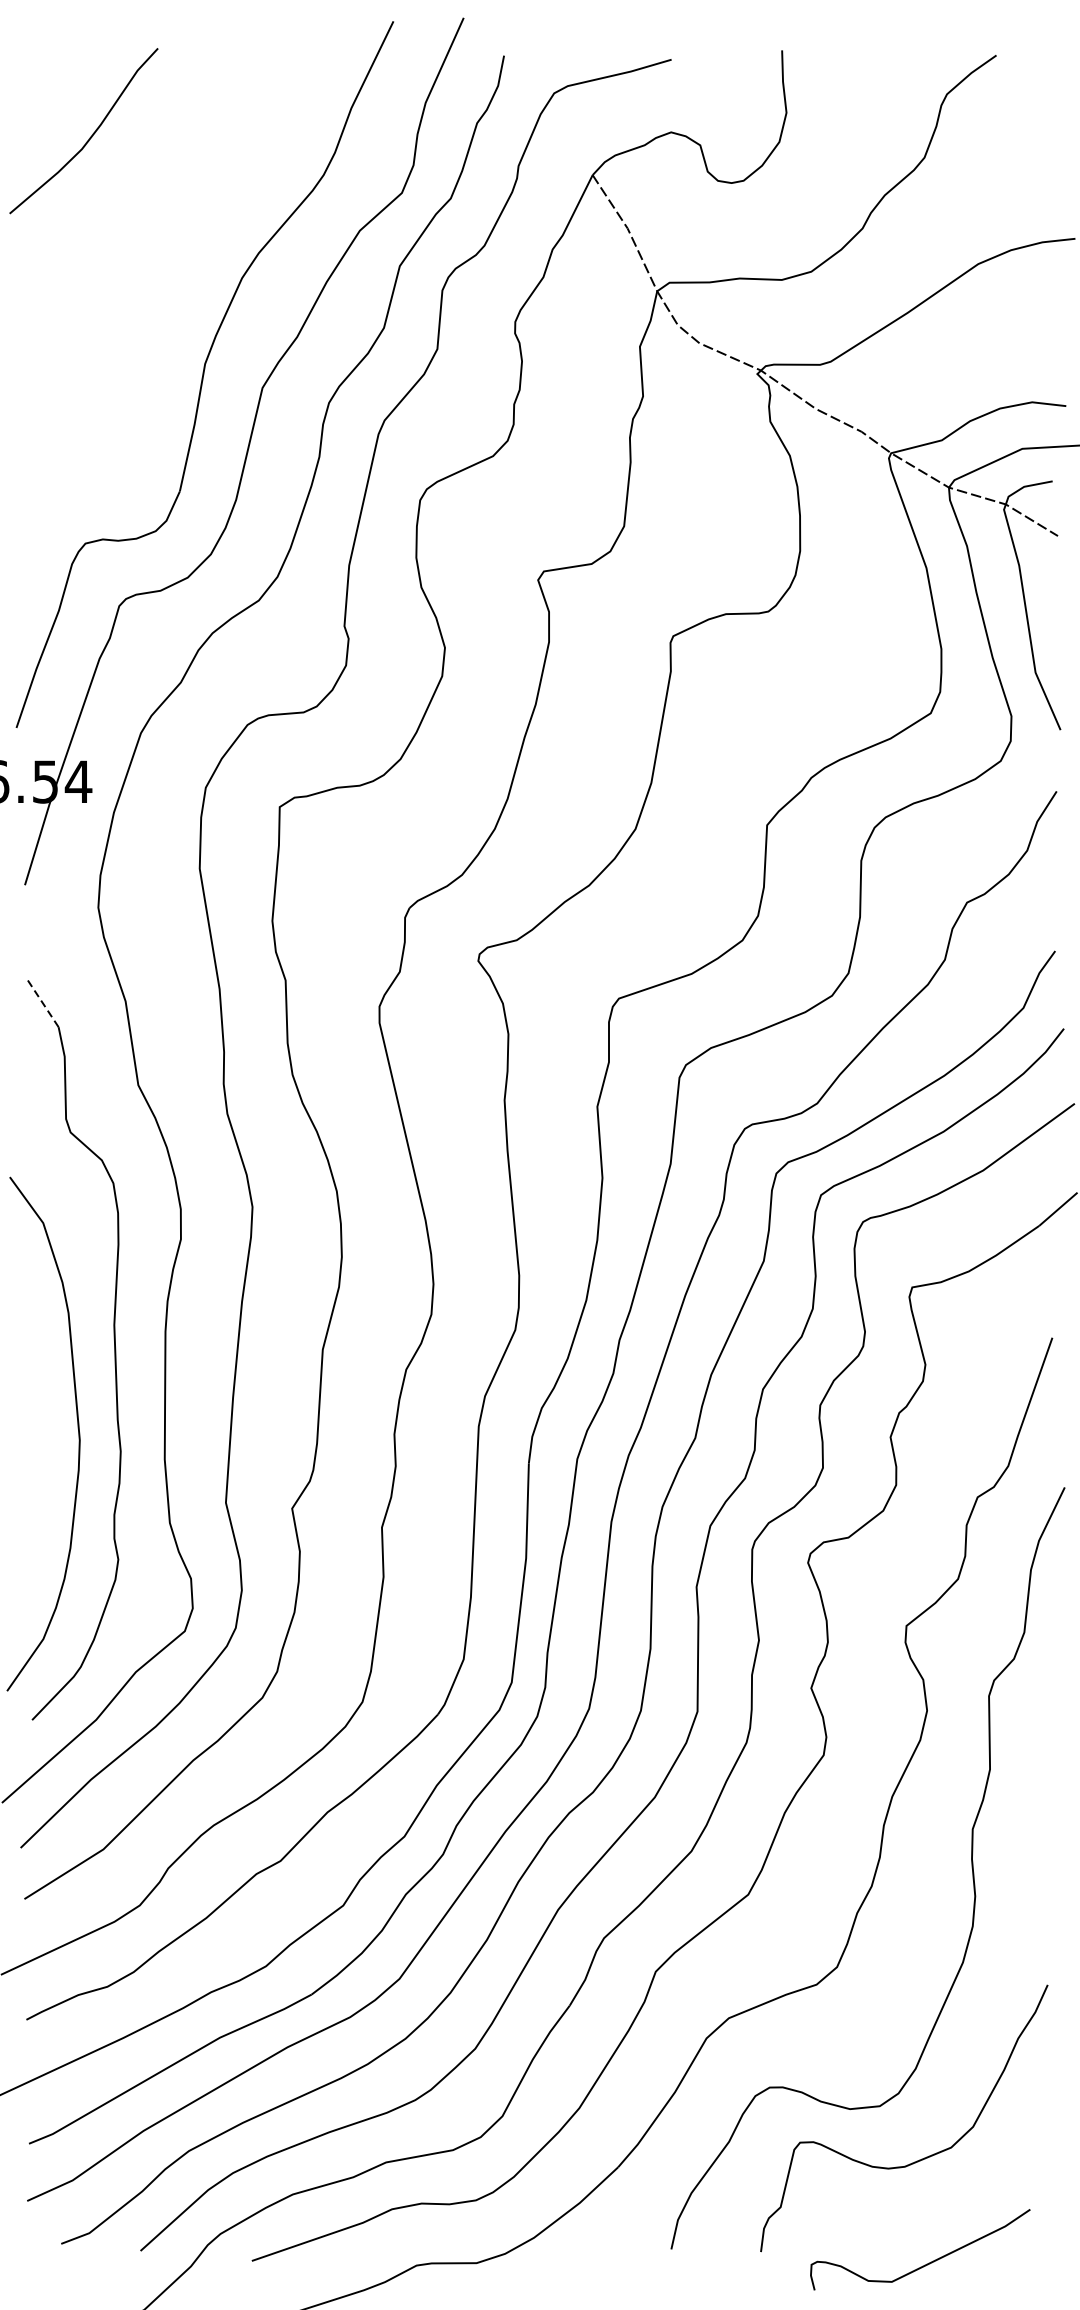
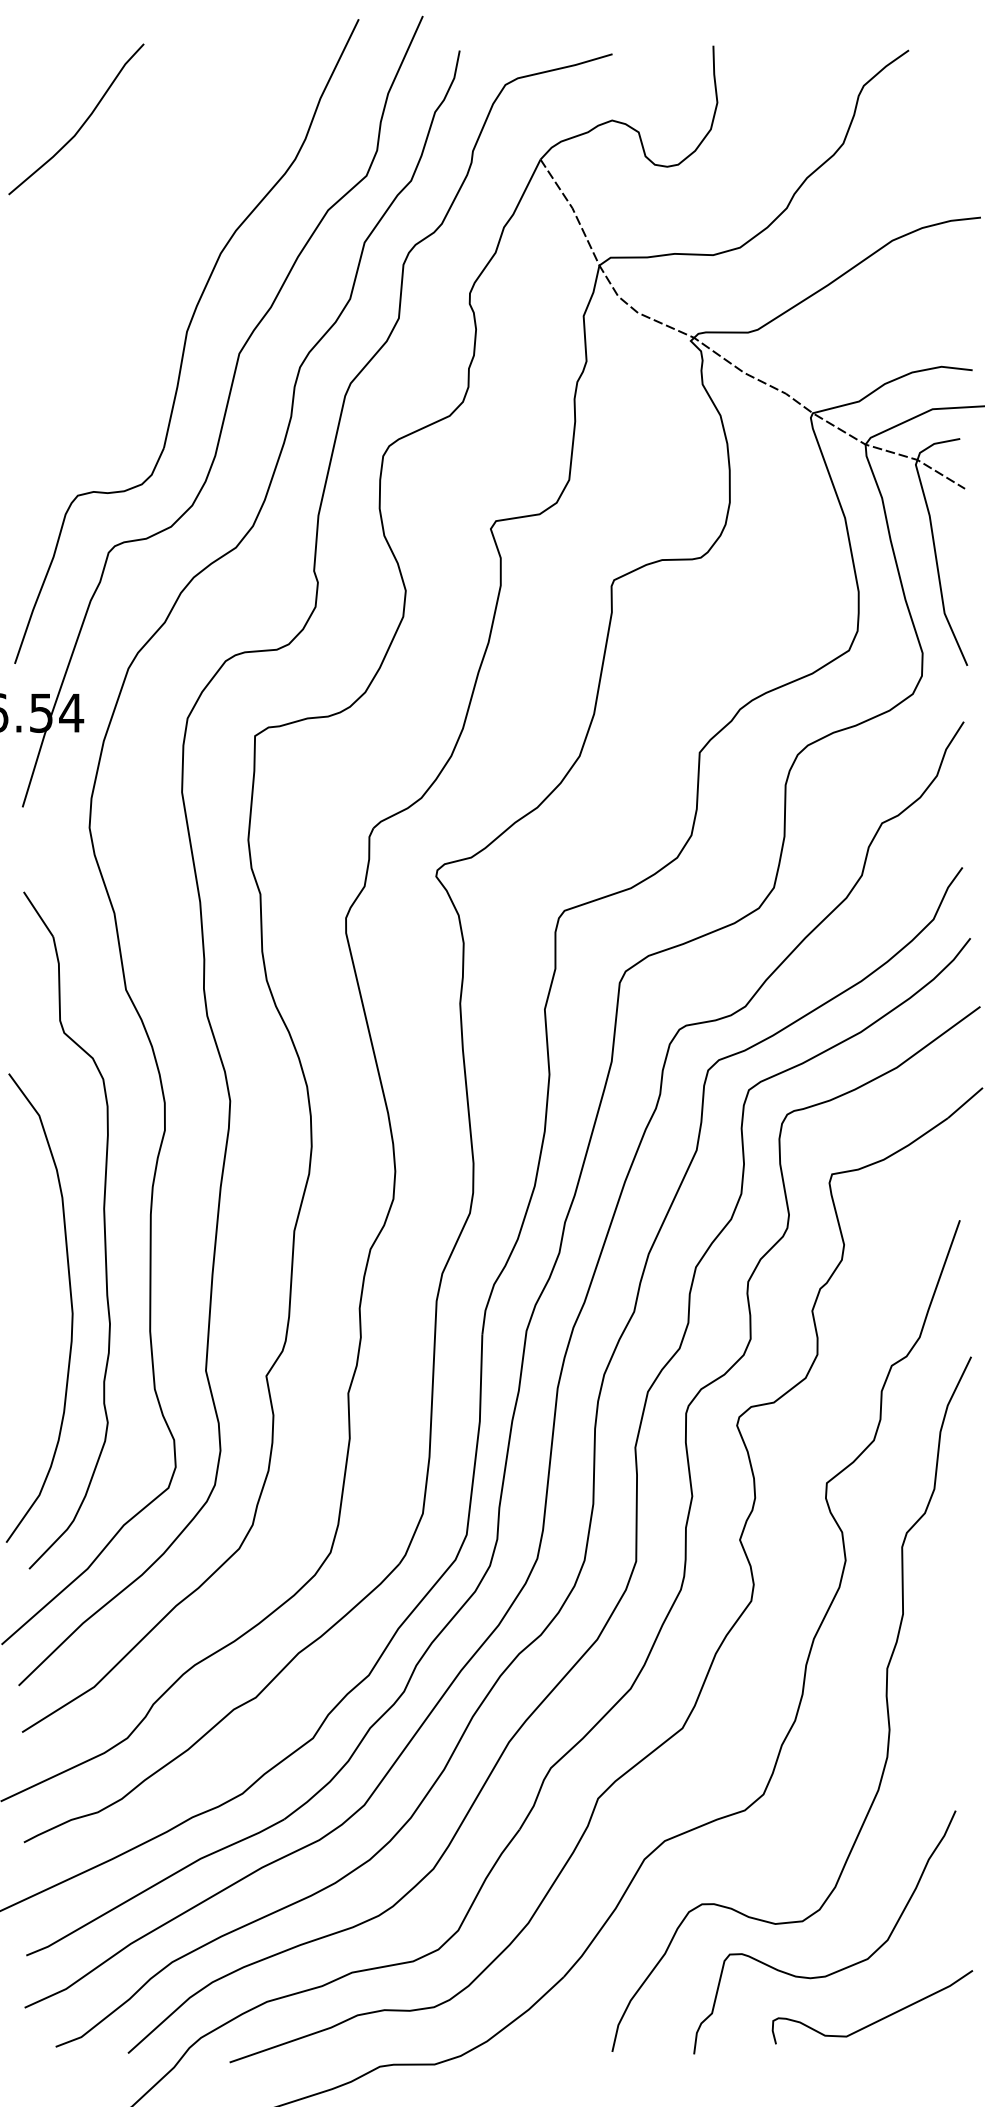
line: (42, 1002) -> (38, 914), dashed -> solid
curve: (924, 2264) -> (876, 2020), moved

